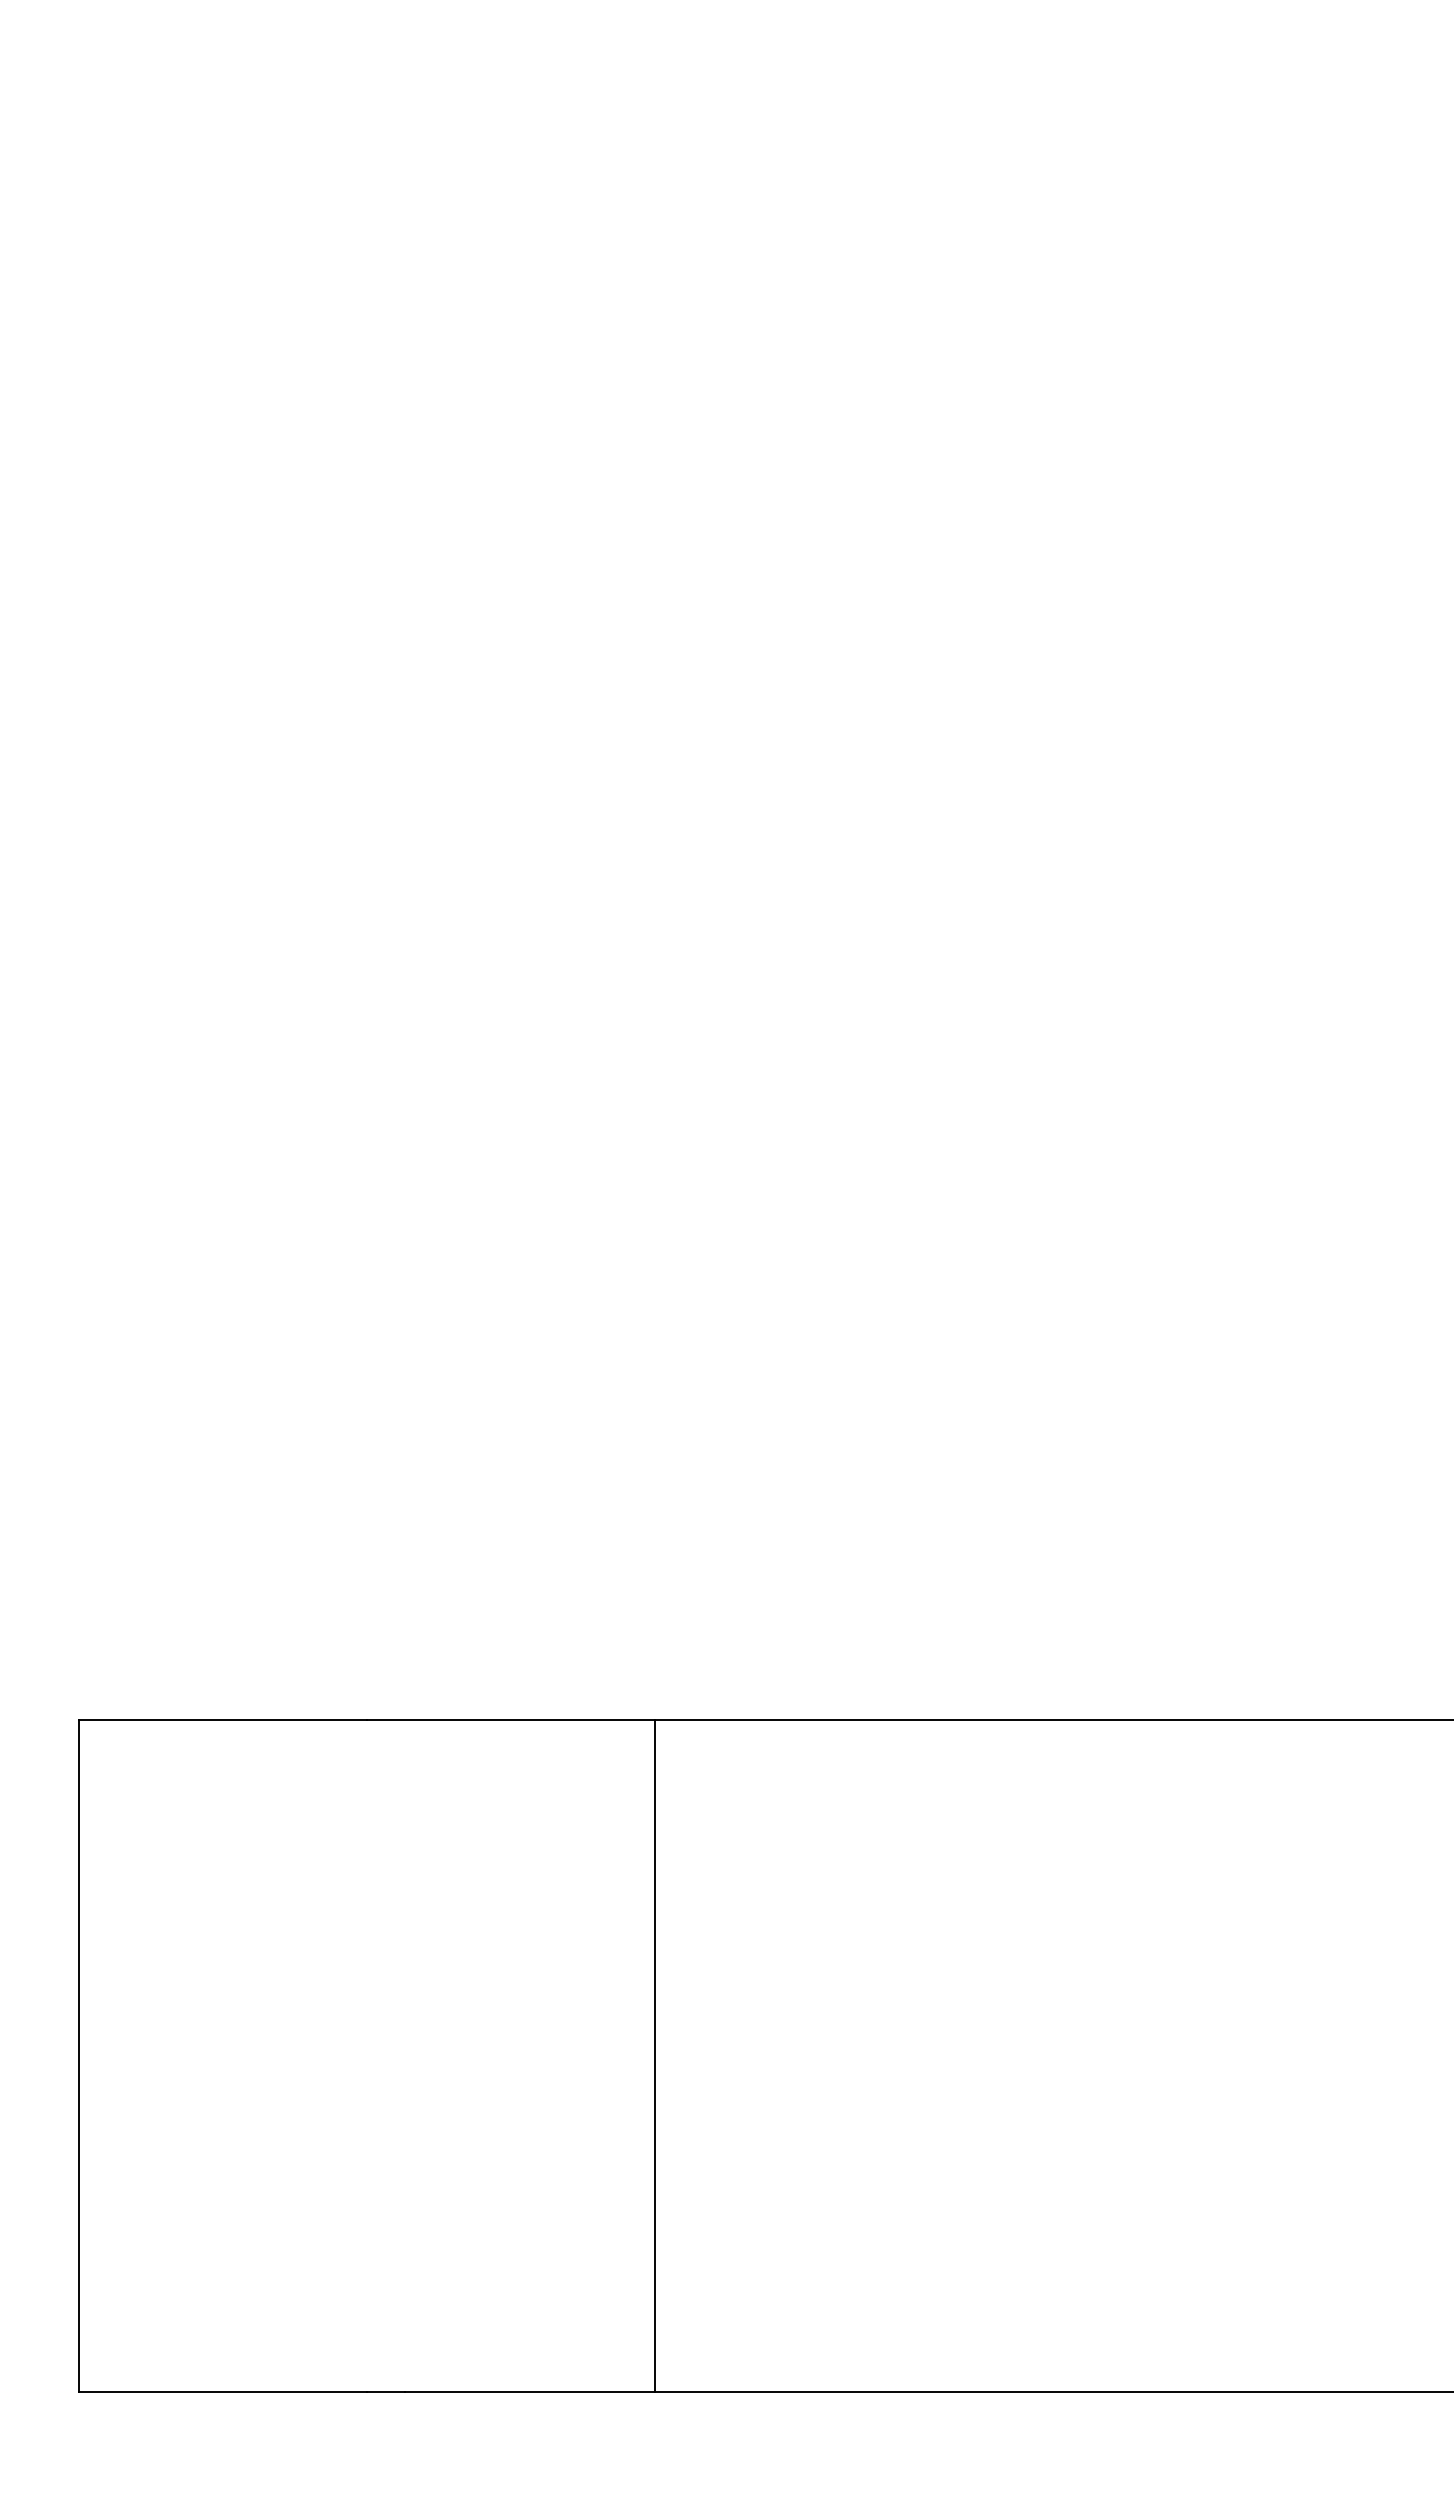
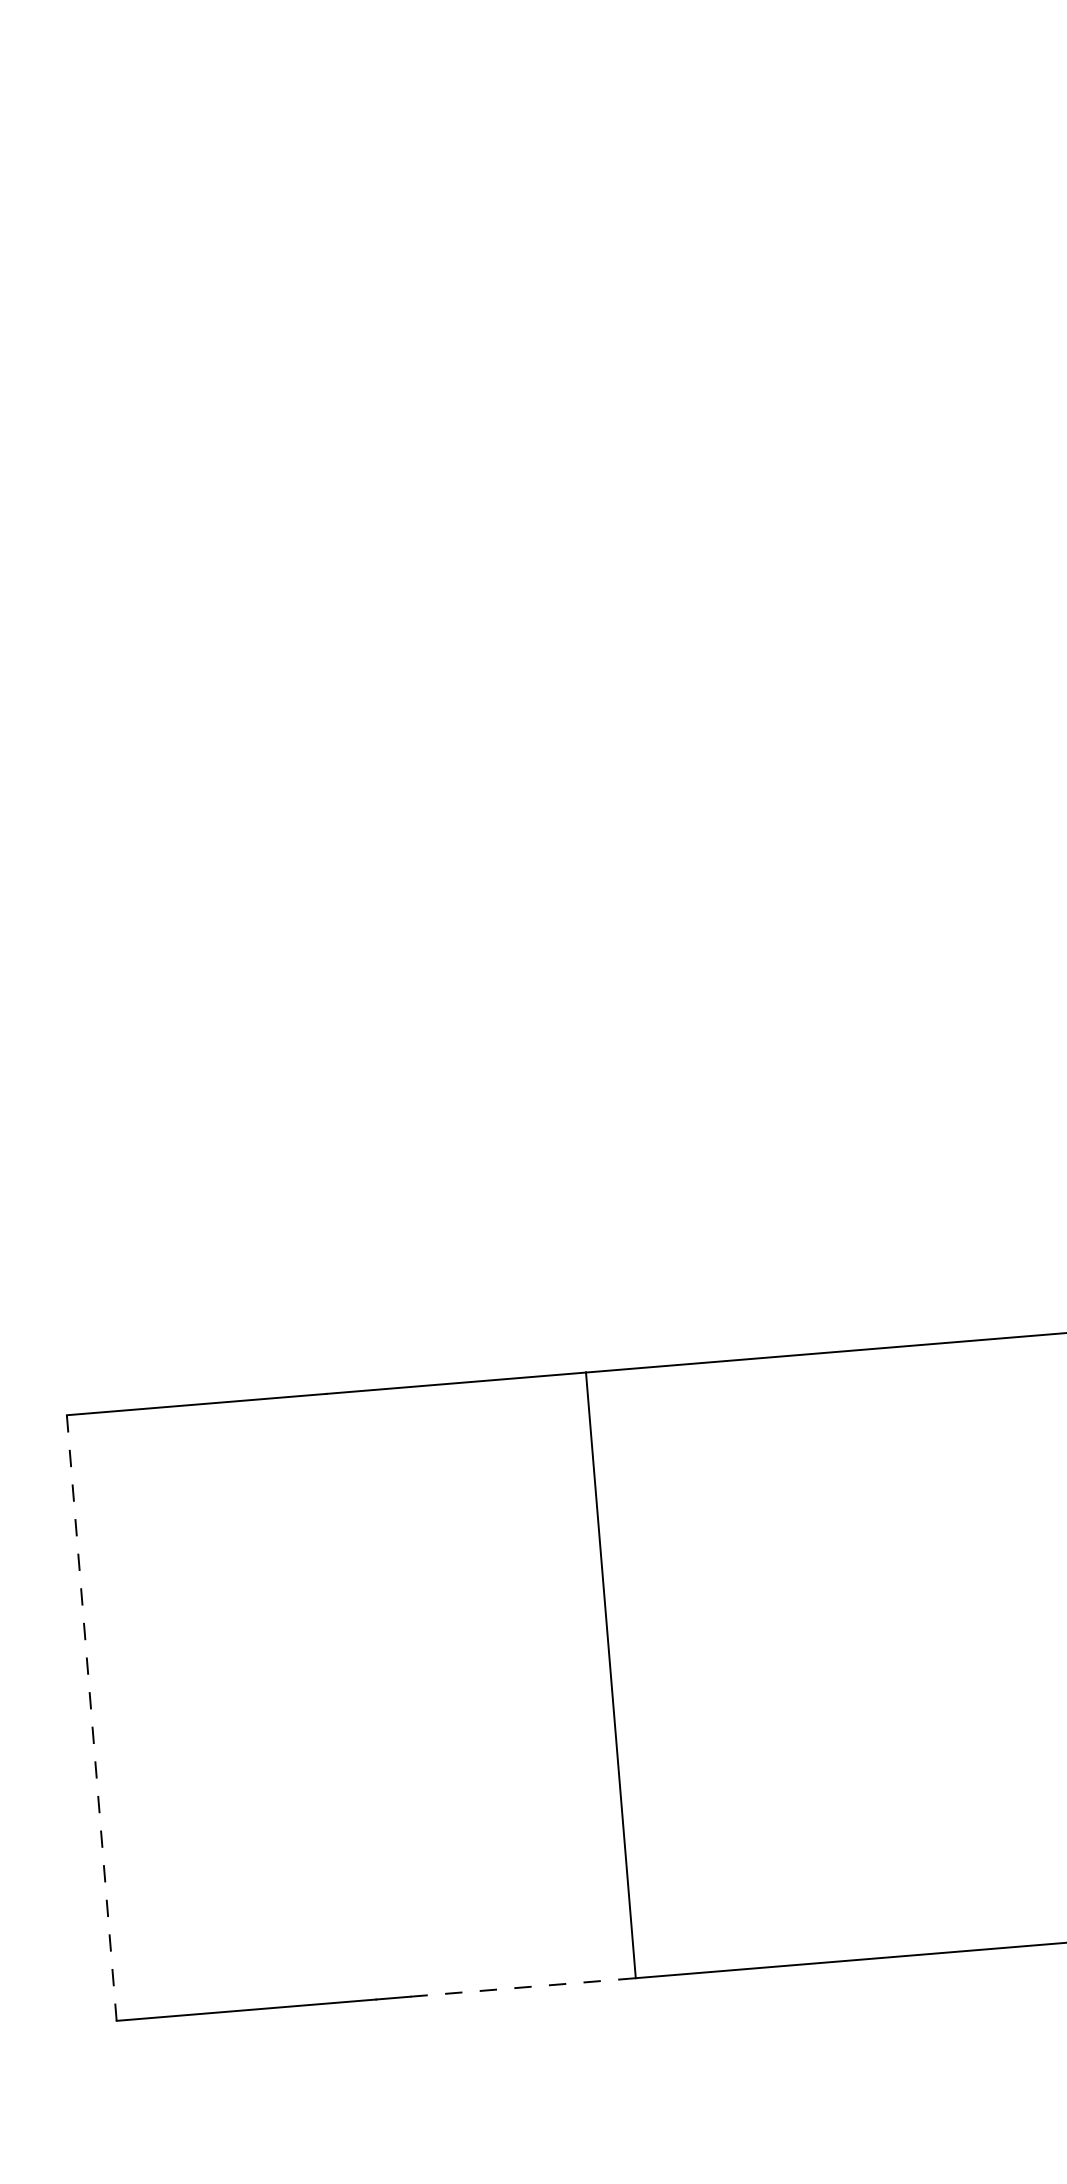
line: (79, 2055) -> (92, 1717), solid -> dashed
line: (530, 2391) -> (523, 1987), solid -> dashed

